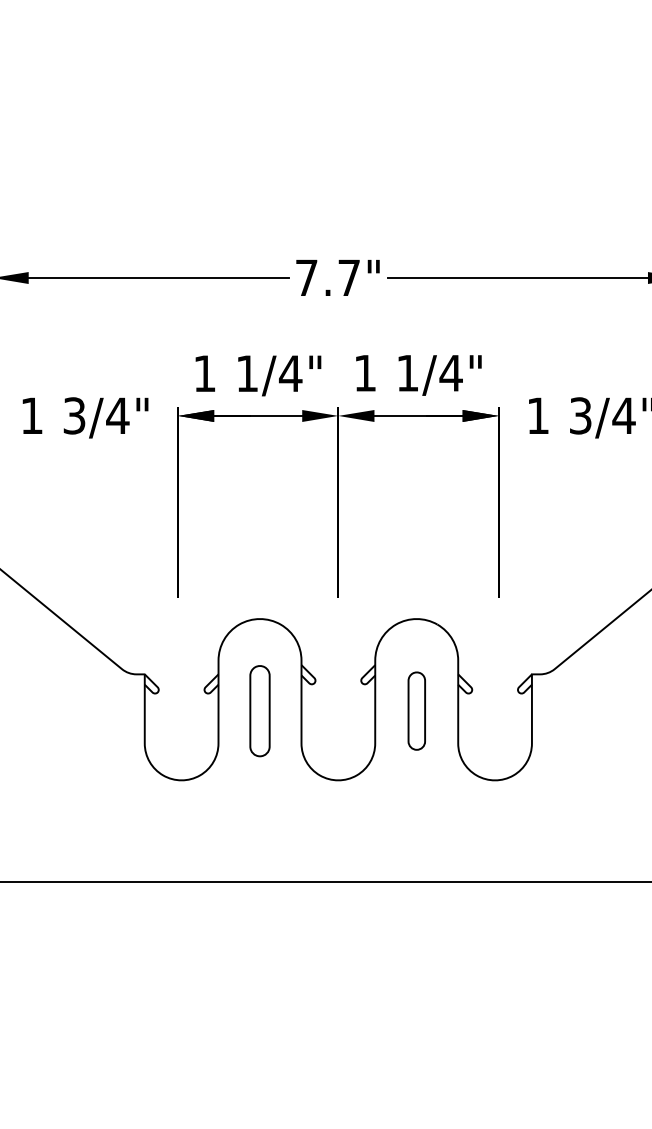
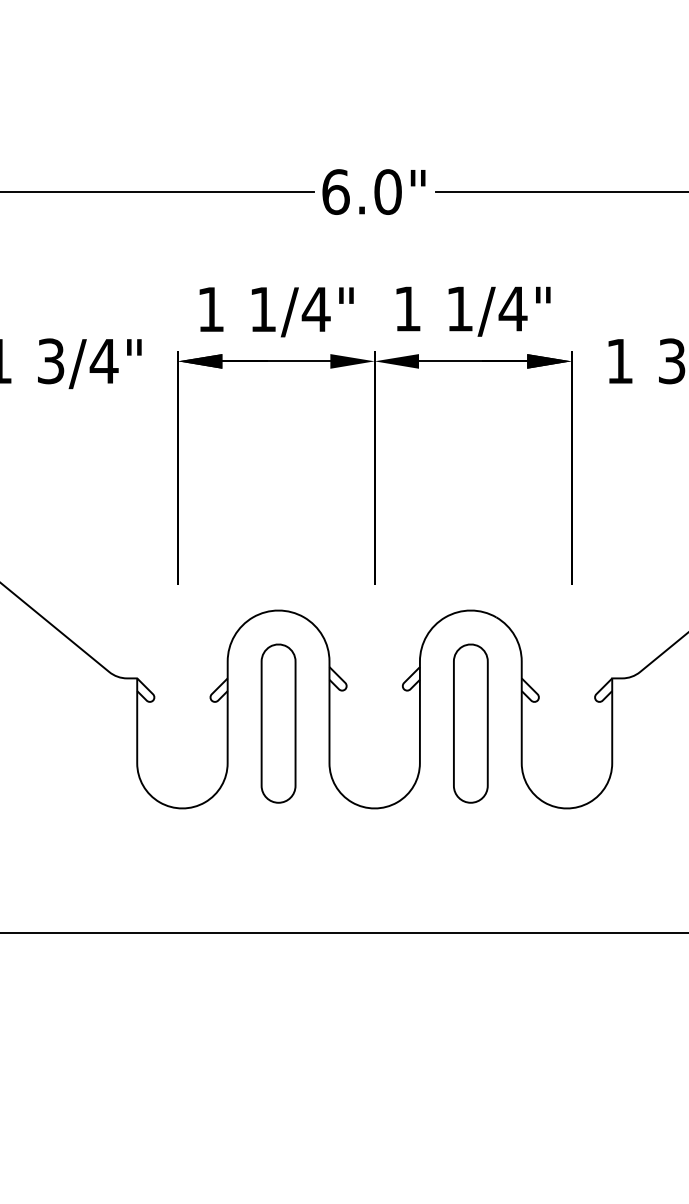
text: (327, 277) -> (361, 191), 7.7" -> 6.0"
part: (259, 710) -> (277, 722), size x1.43
part: (416, 710) -> (470, 722), size x1.67

